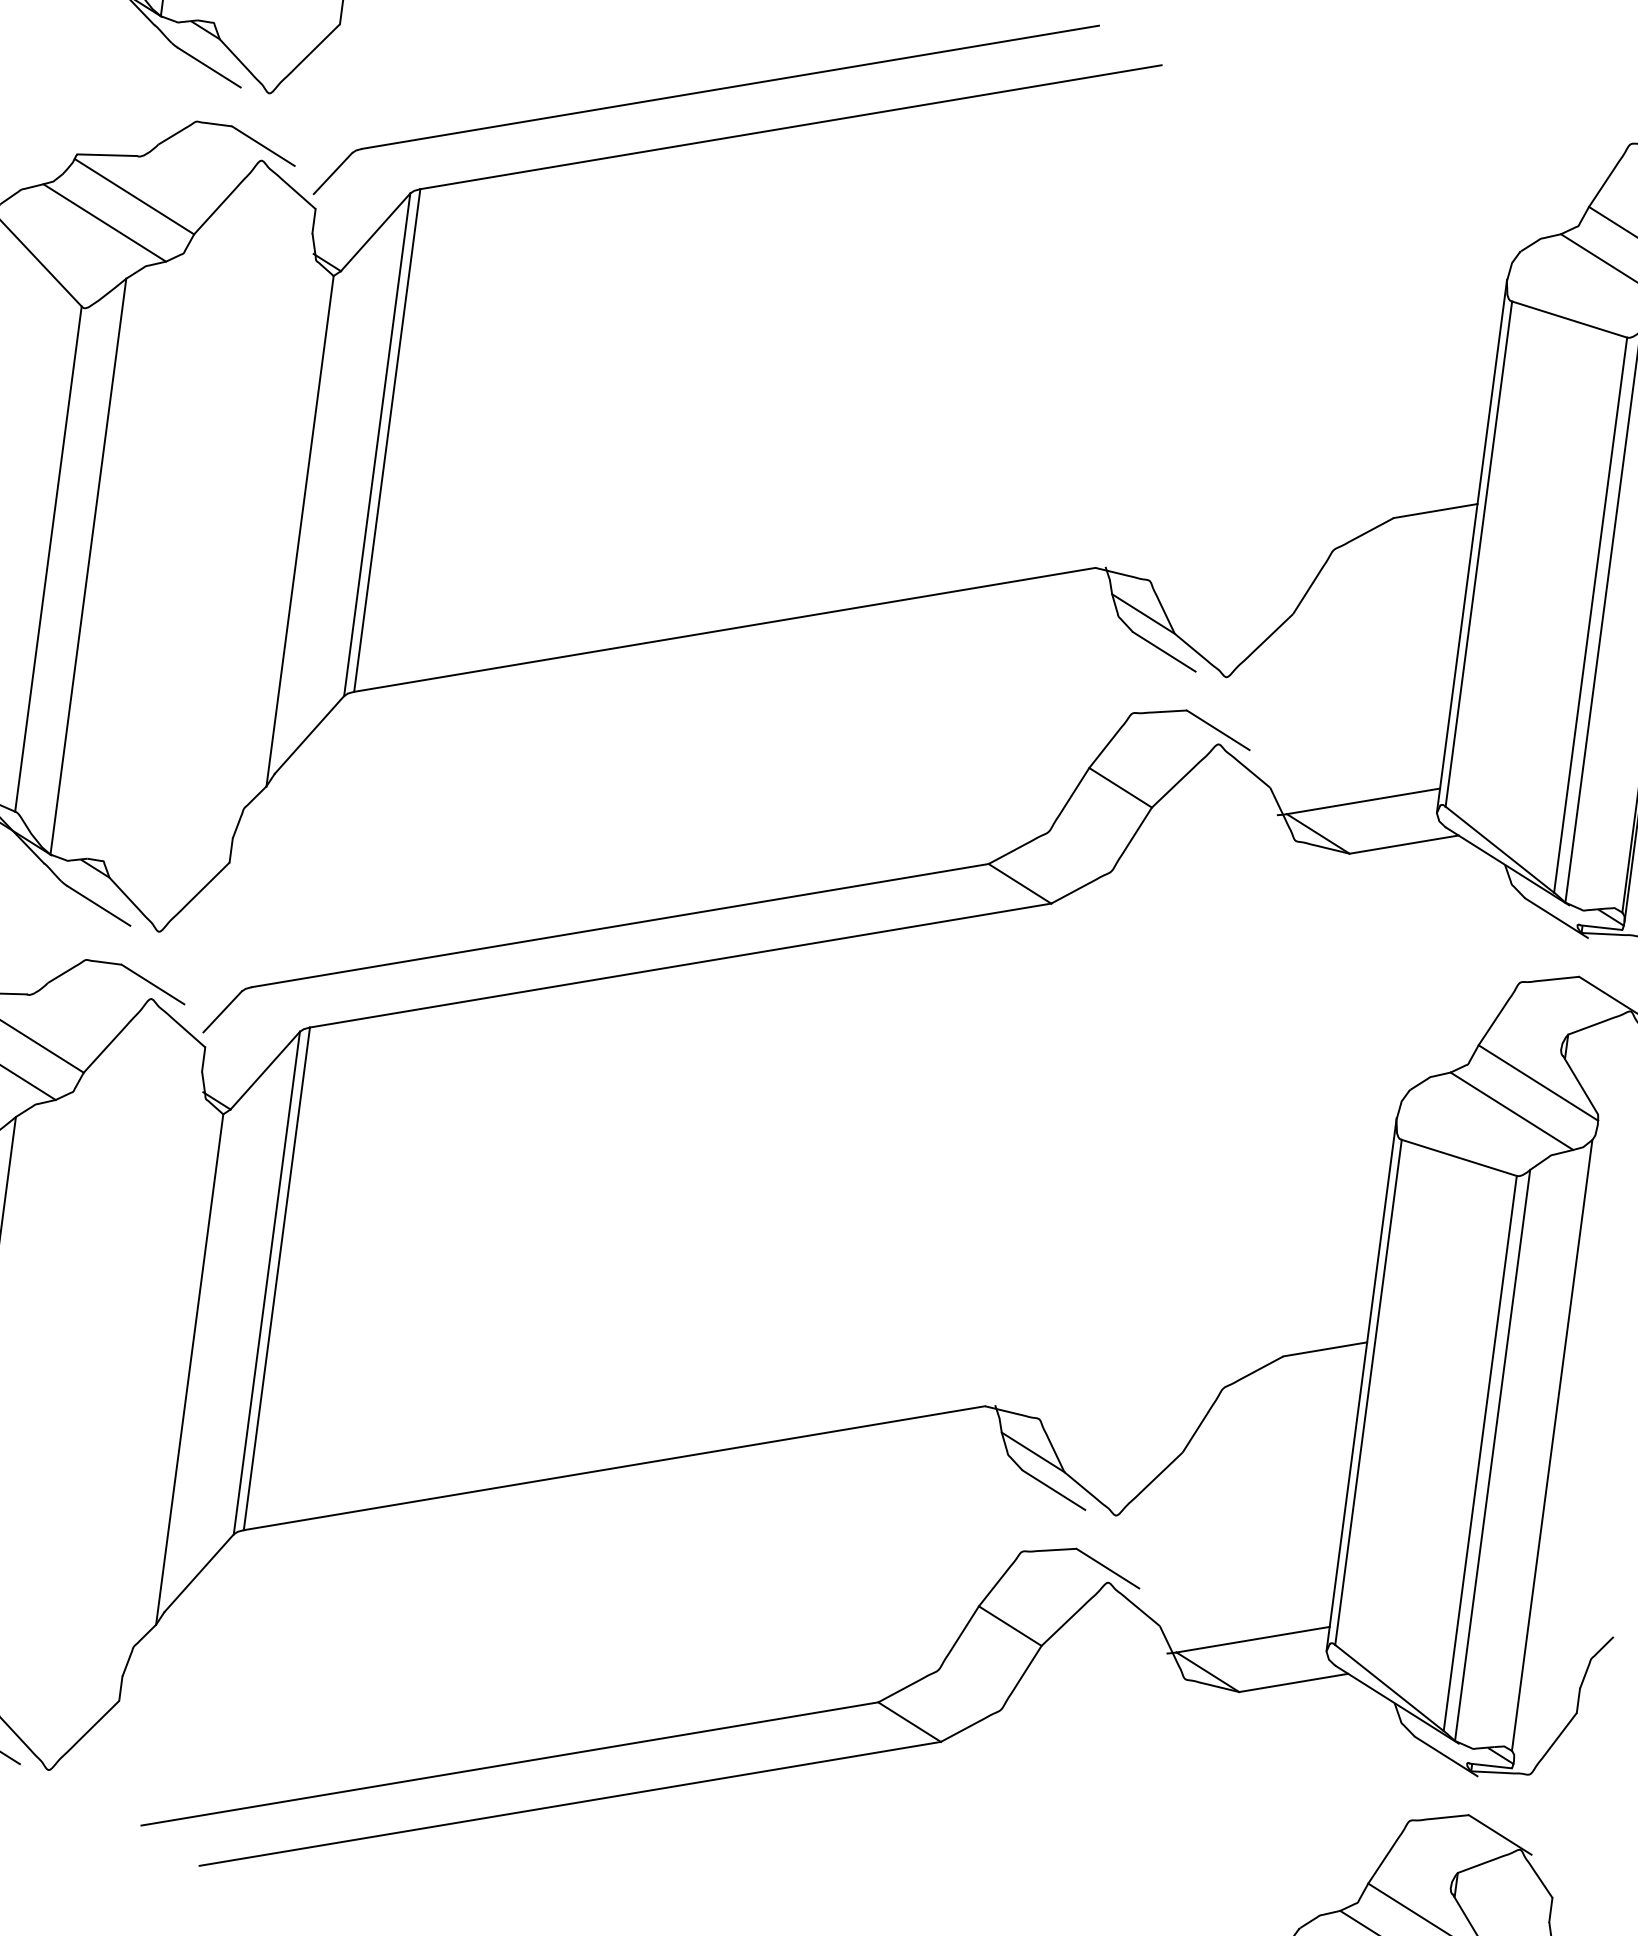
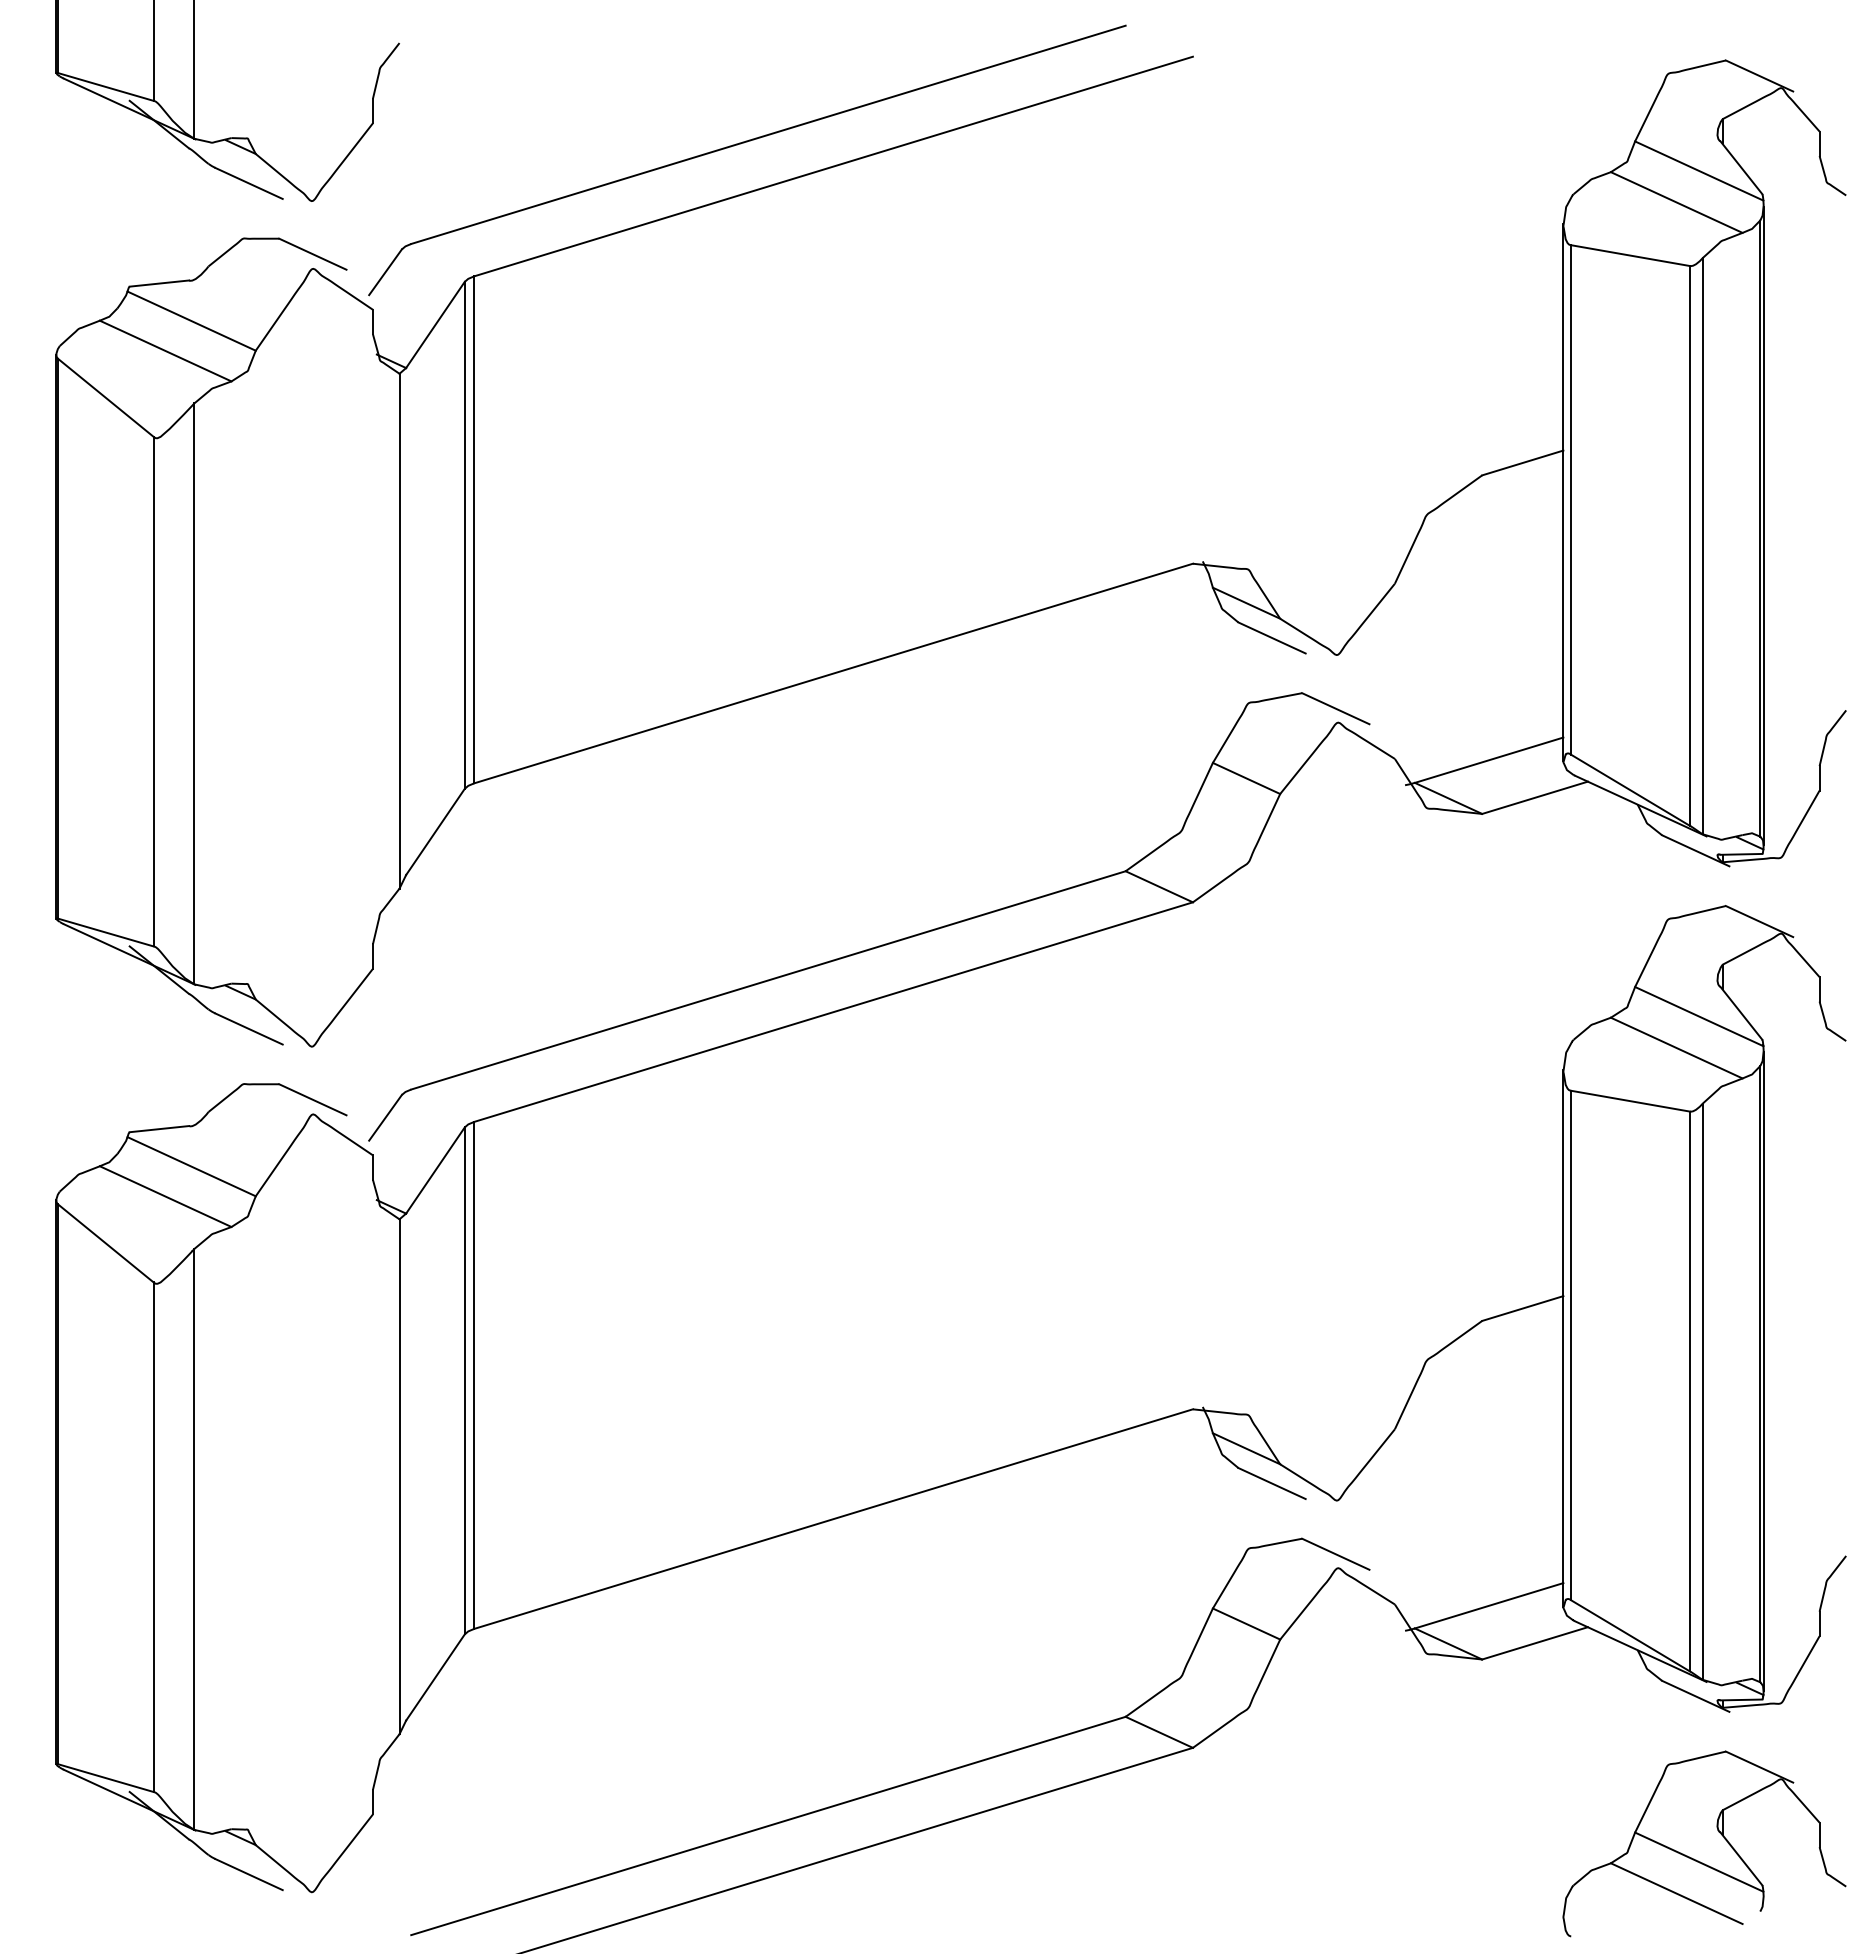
line: (1555, 1443) -> (1763, 1371), added

